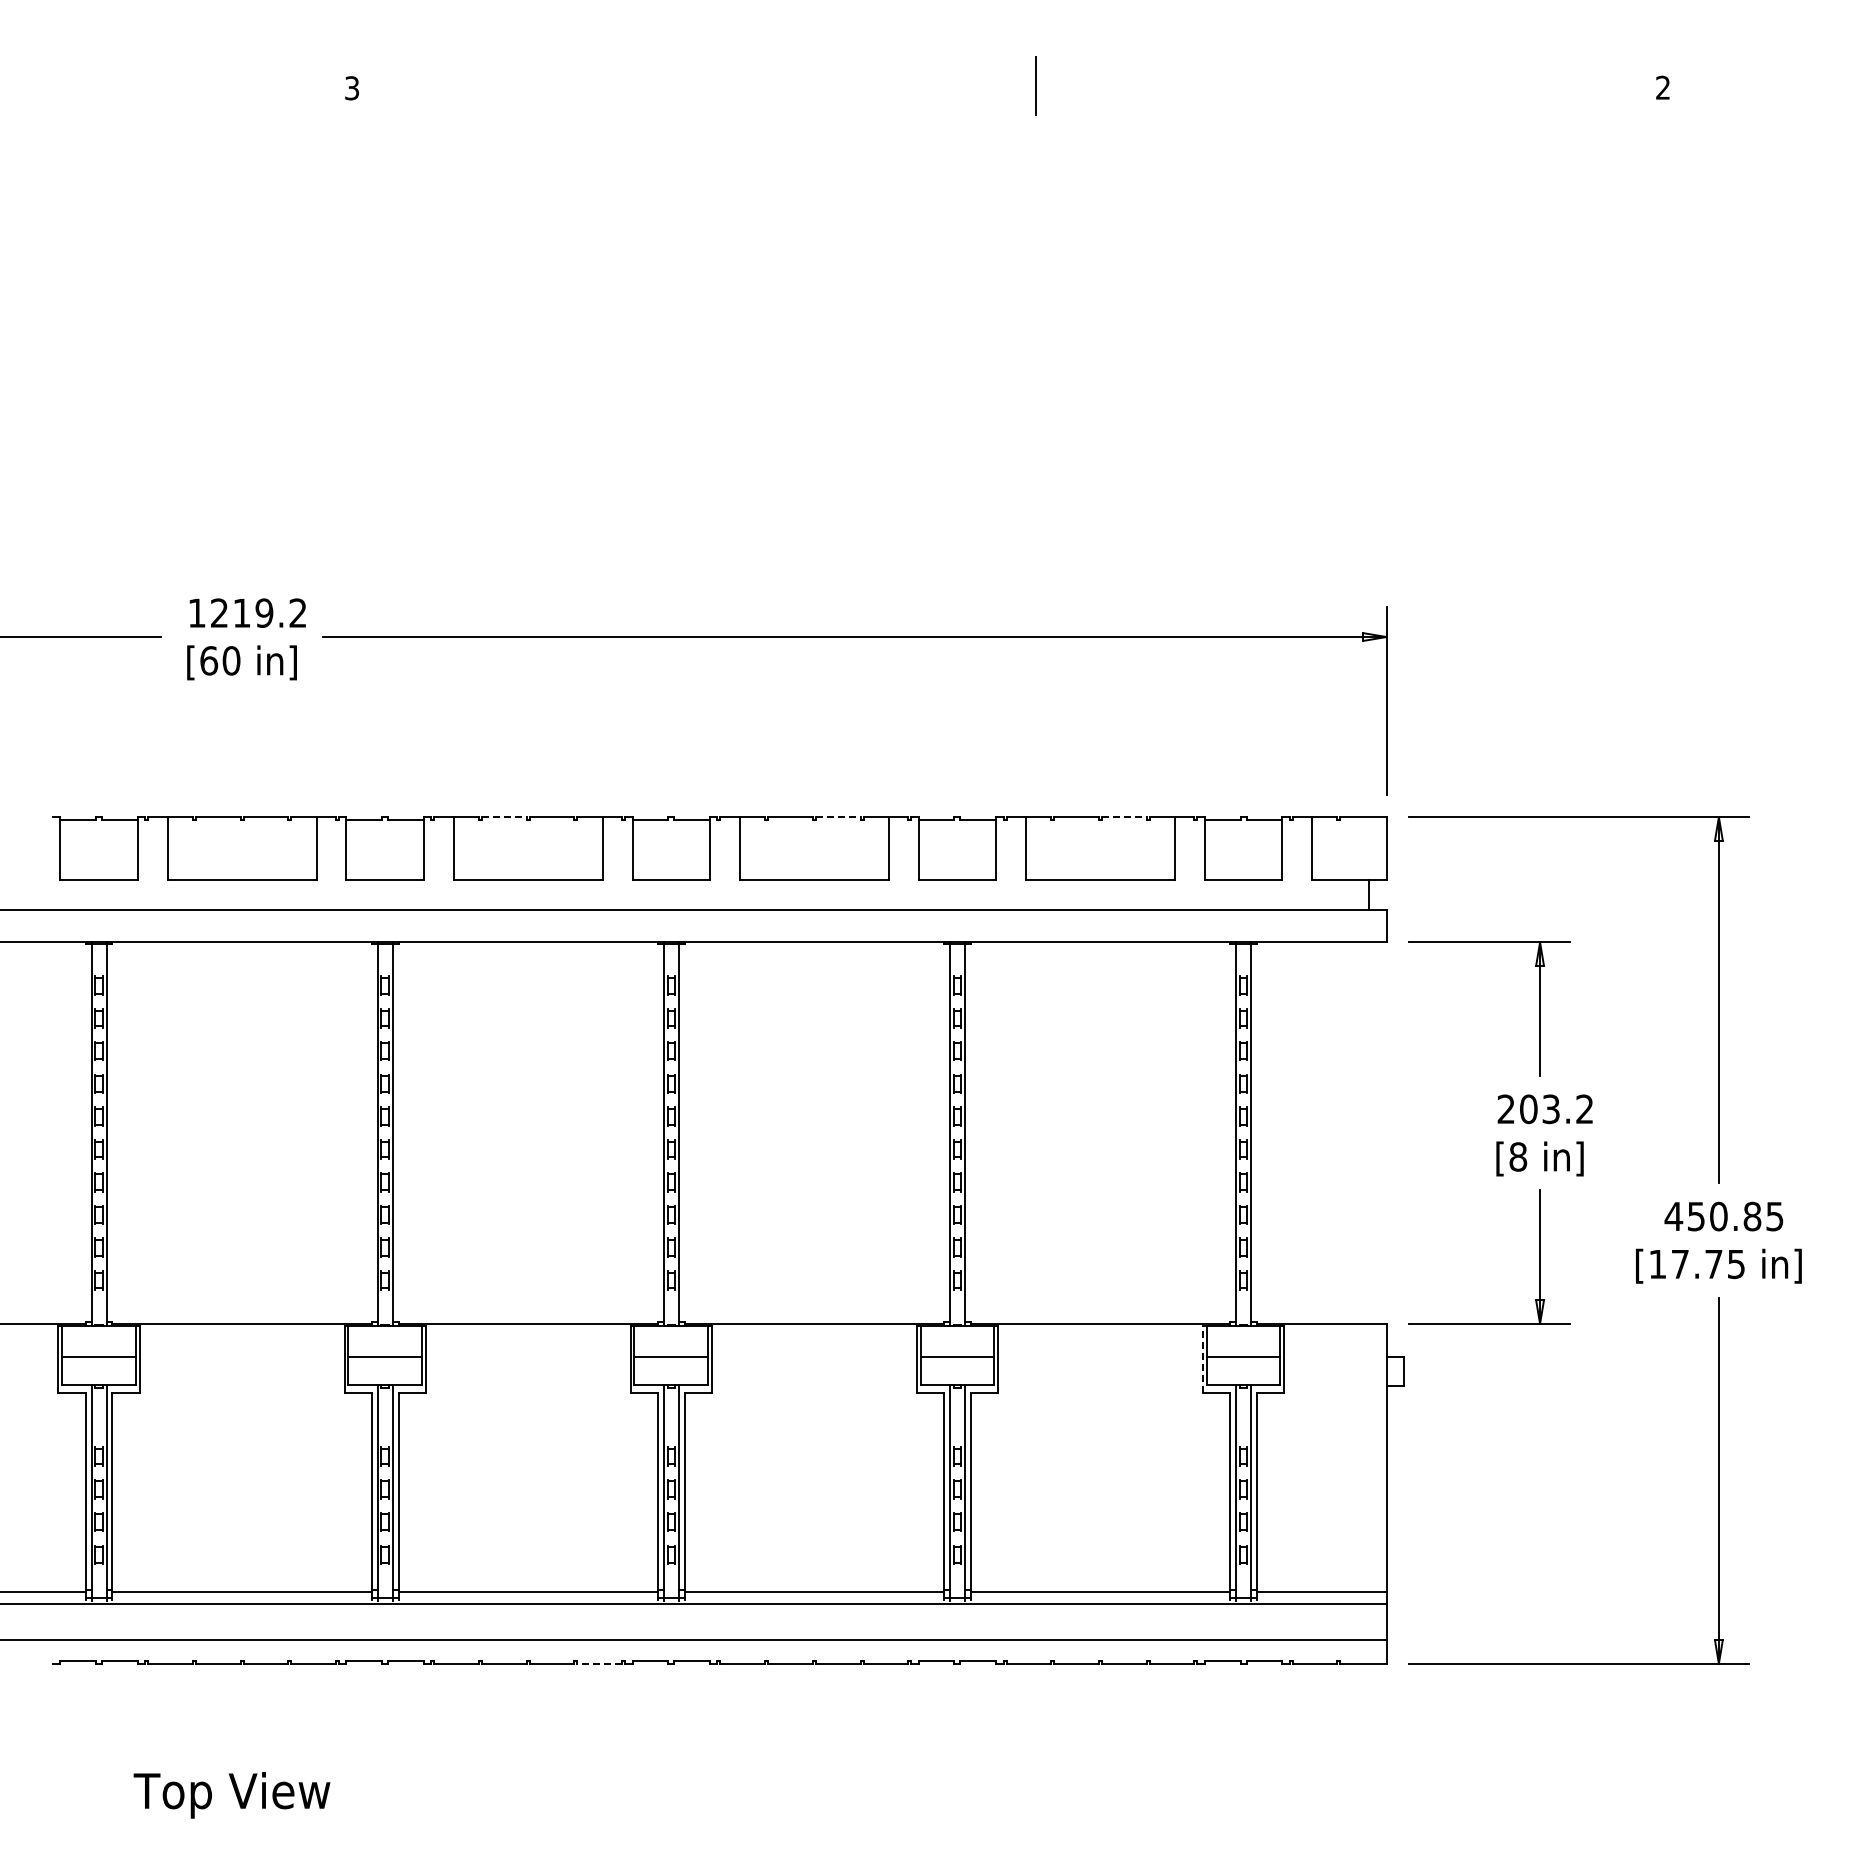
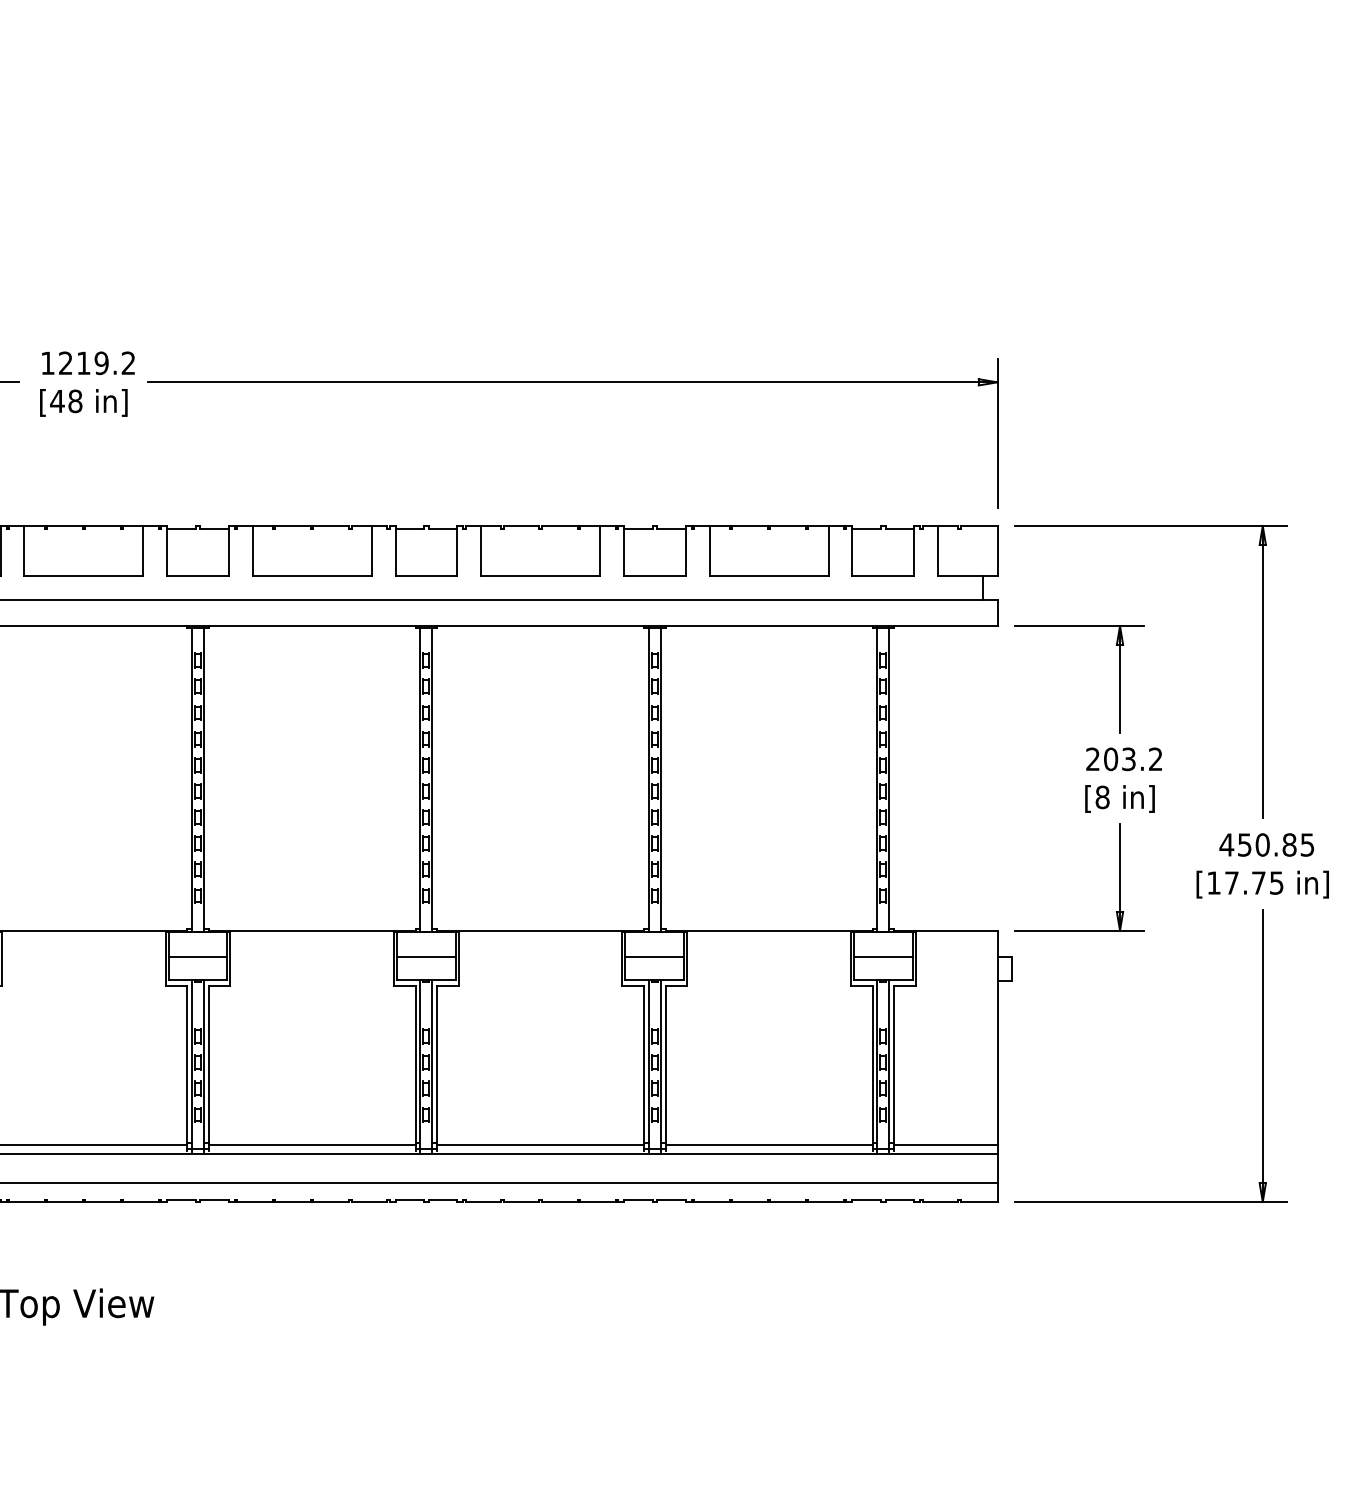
text: (219, 660) -> (65, 401), [60 -> [48
line: (504, 817) -> (293, 526), dashed -> solid
line: (838, 817) -> (559, 526), dashed -> solid
line: (1124, 817) -> (788, 526), dashed -> solid
line: (1202, 1358) -> (850, 958), dashed -> solid
line: (599, 1663) -> (369, 1201), dashed -> solid

